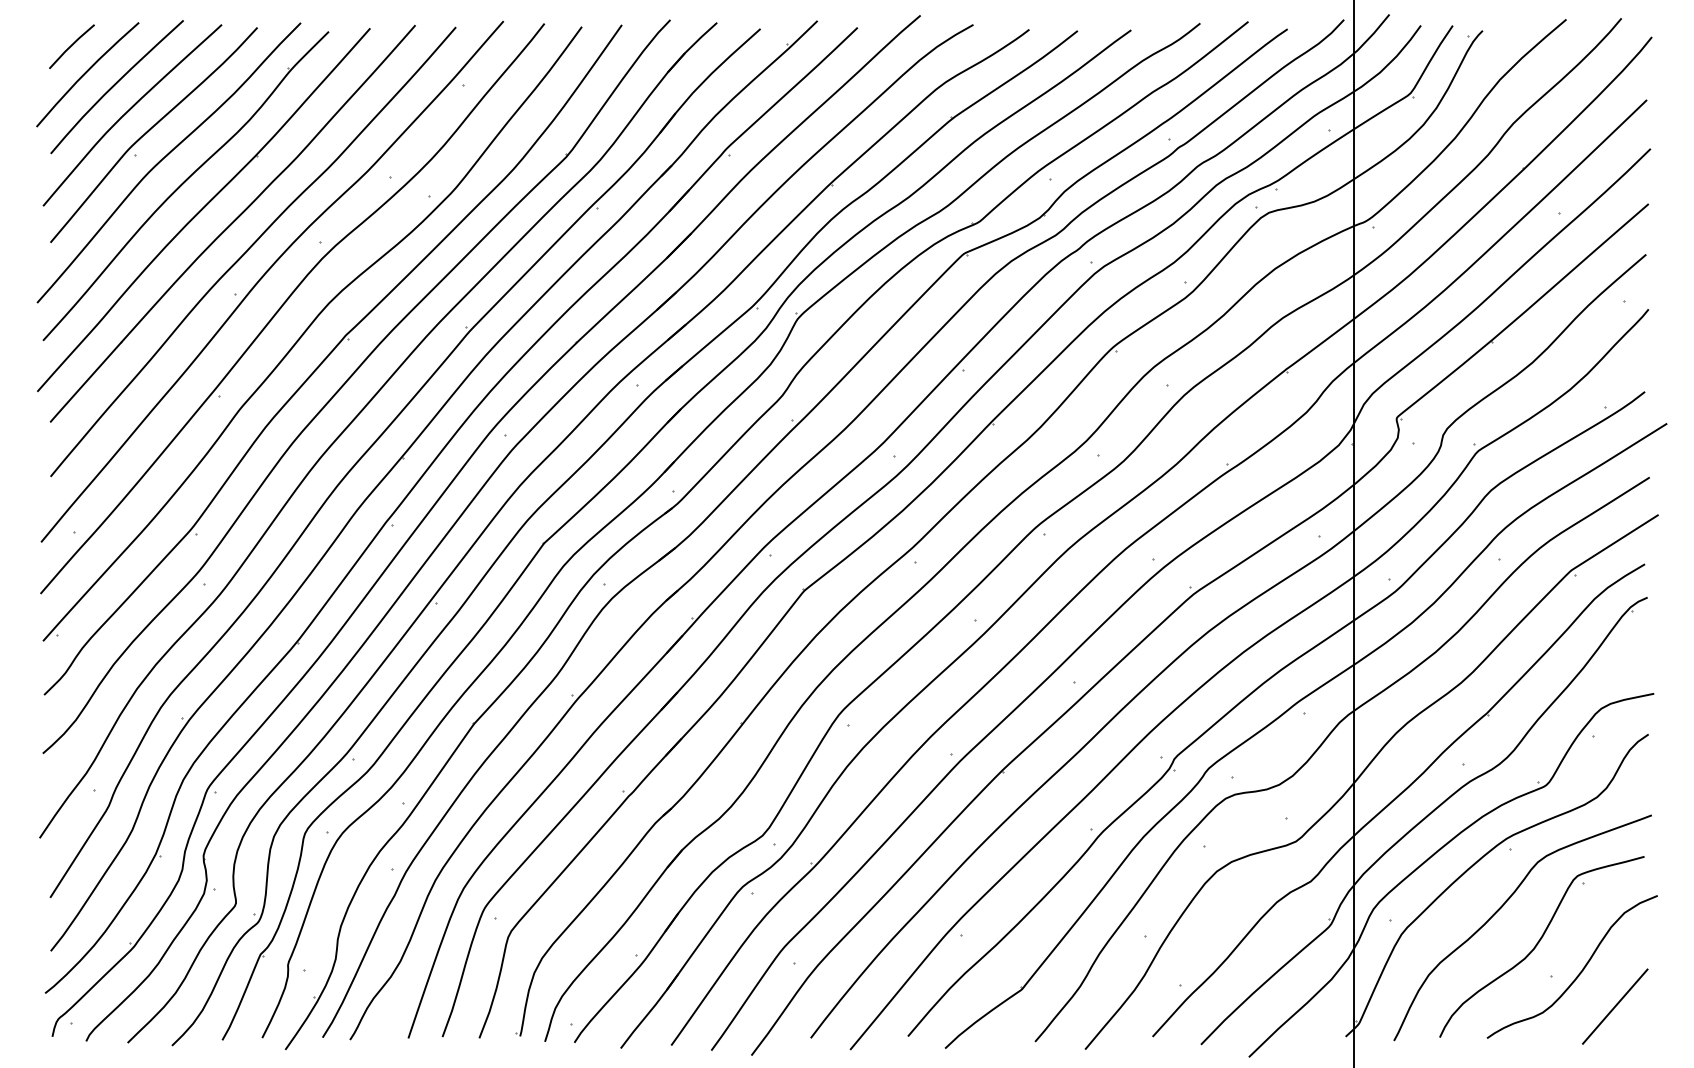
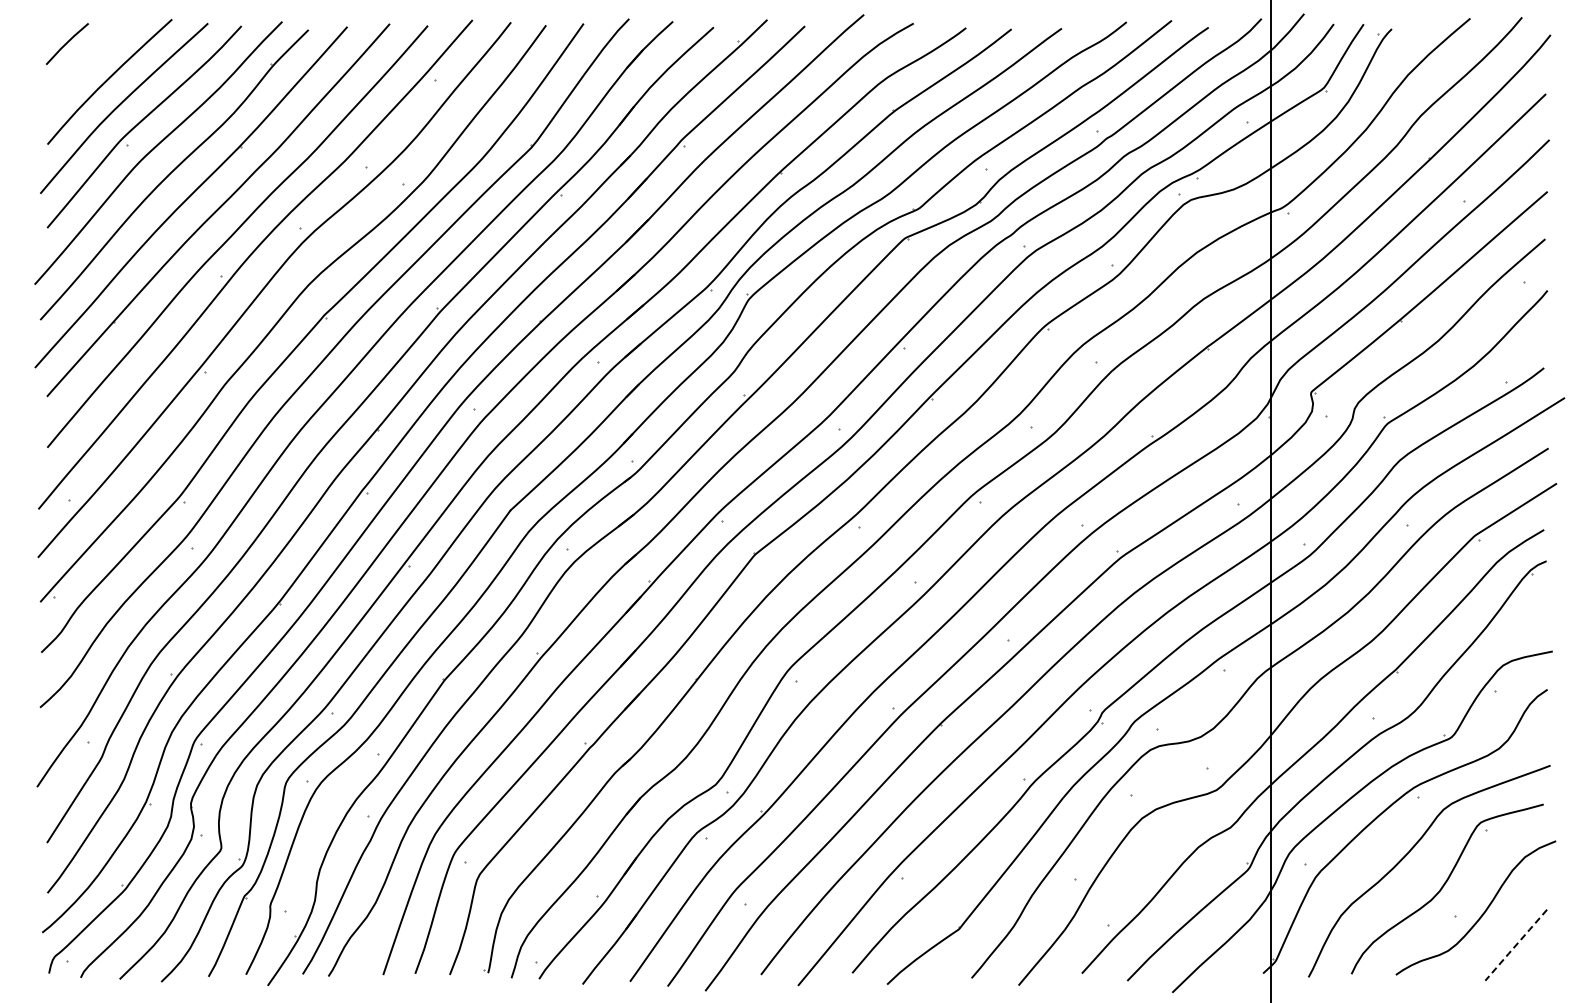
curve: (85, 73) -> (80, 69), removed
line: (1615, 1006) -> (1516, 945), solid -> dashed

